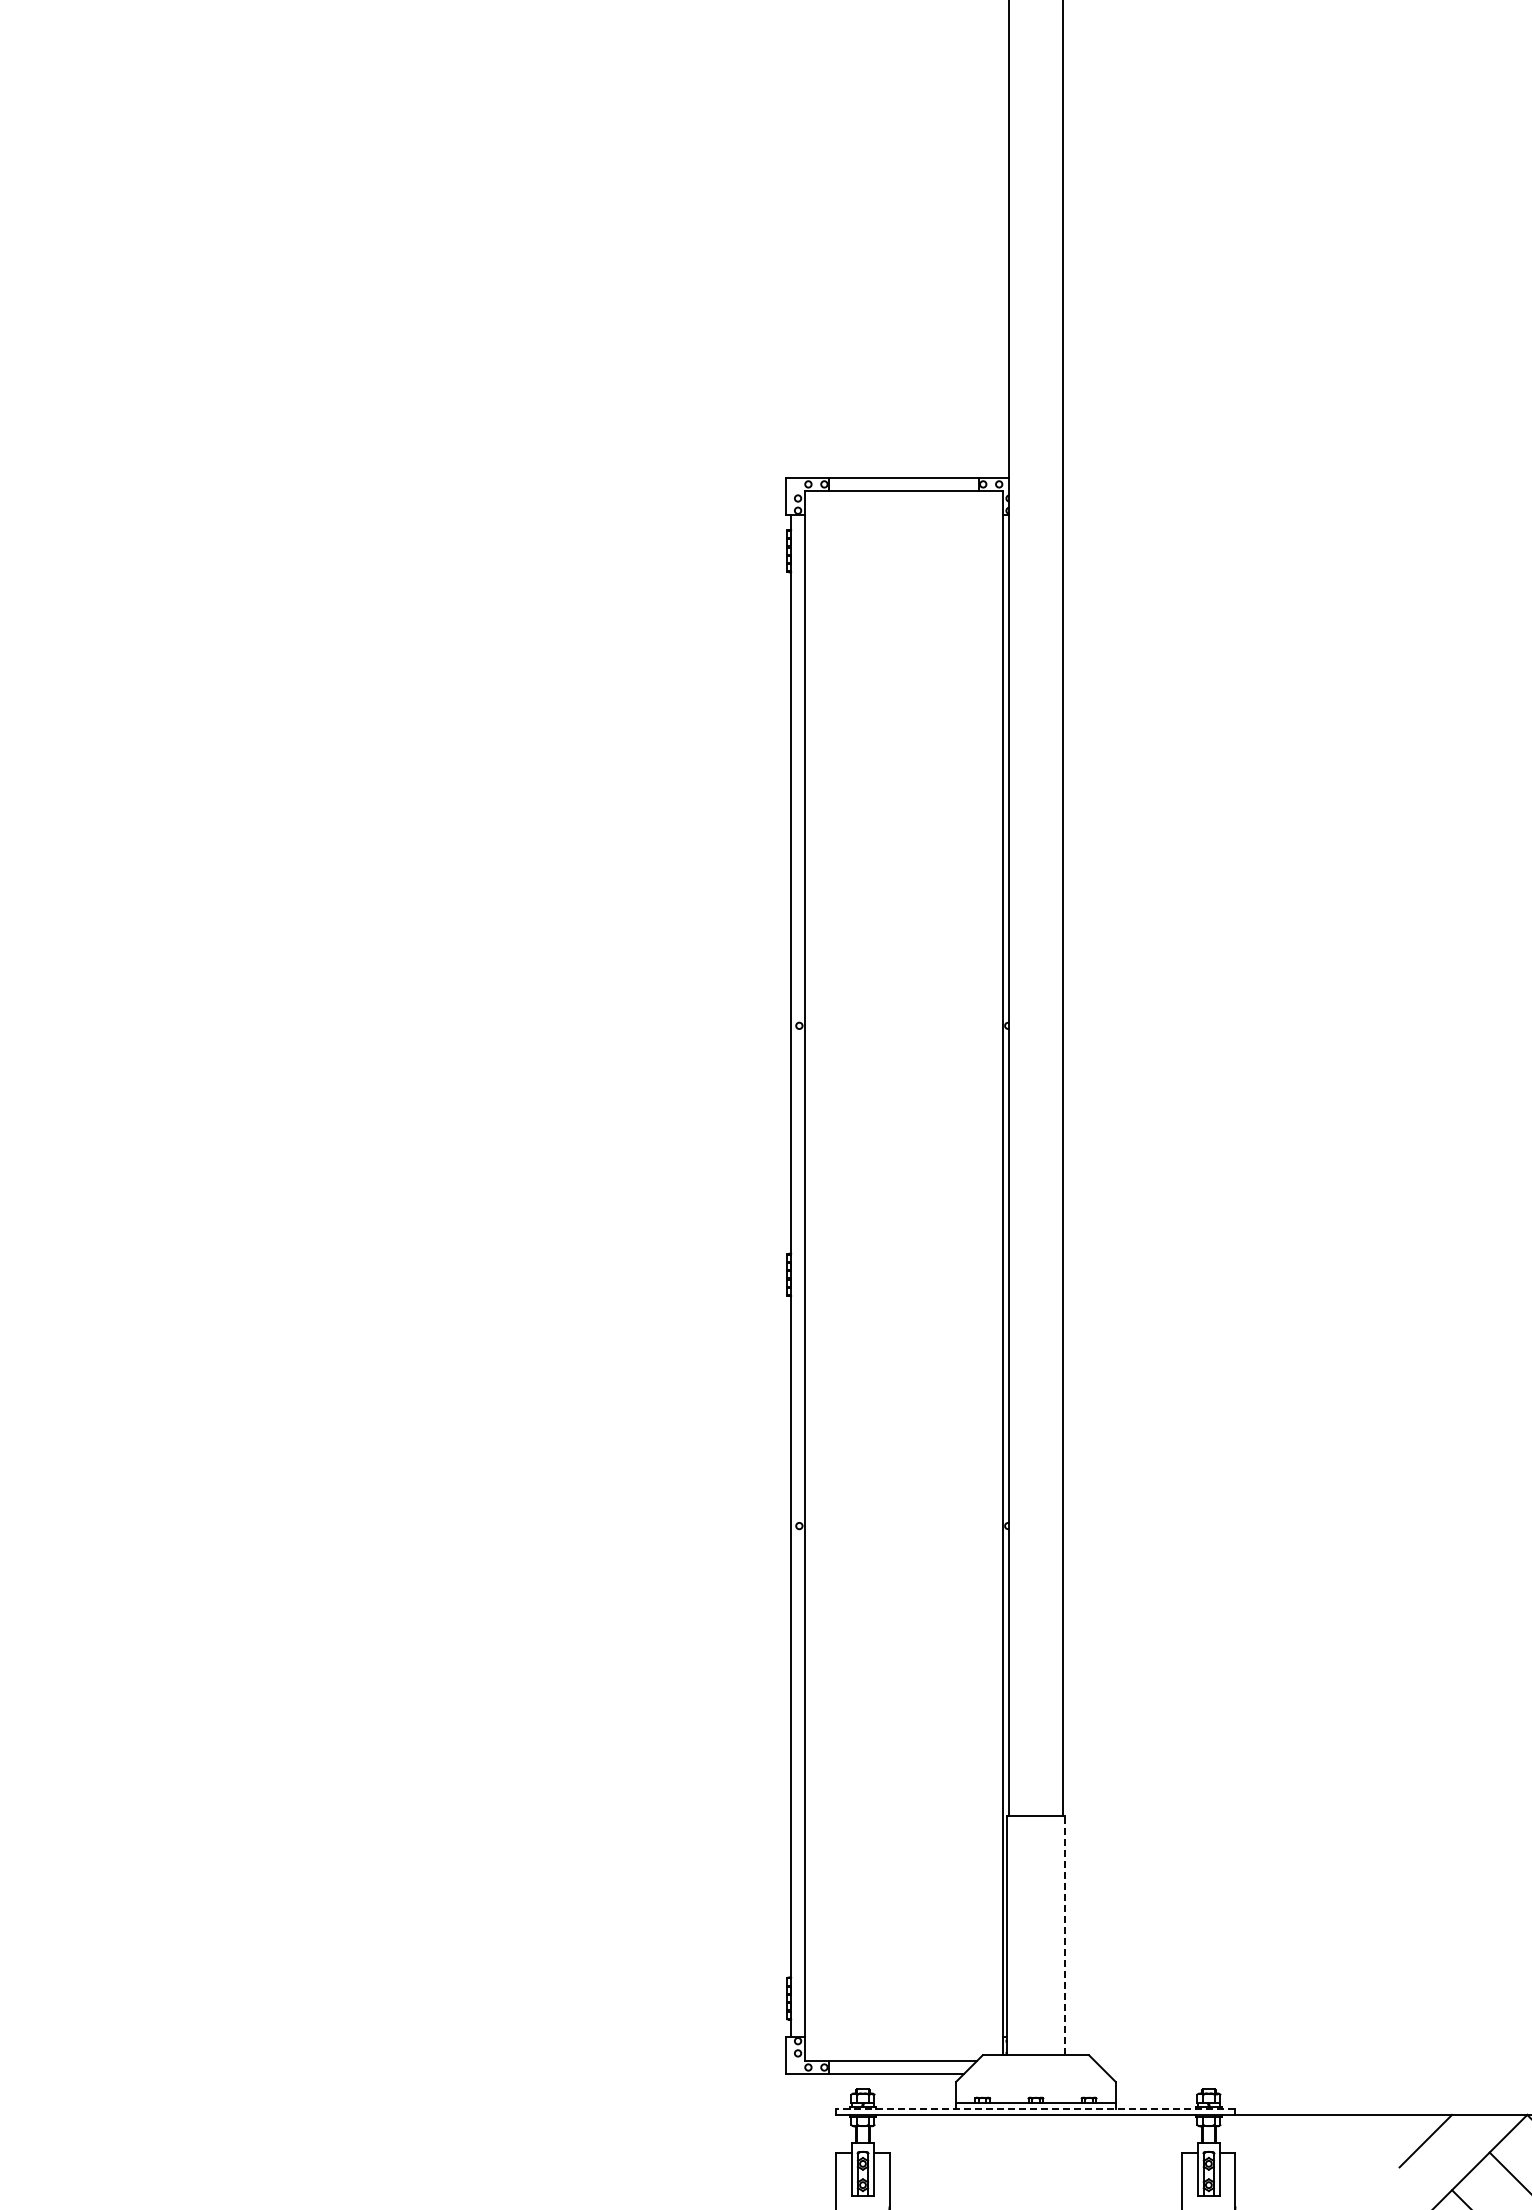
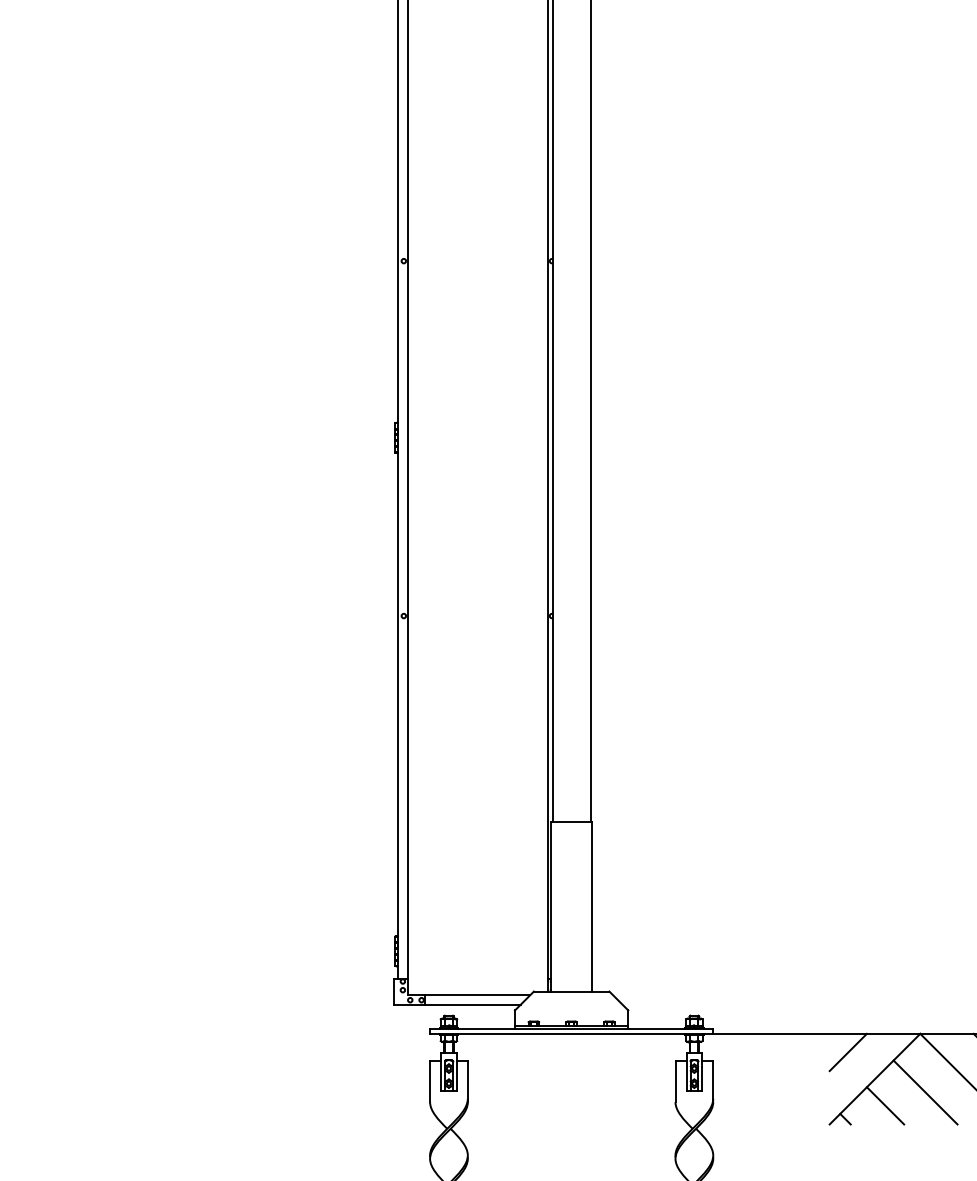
line: (1065, 1935) -> (592, 906), dashed -> solid
line: (1035, 2108) -> (571, 1029), dashed -> solid

